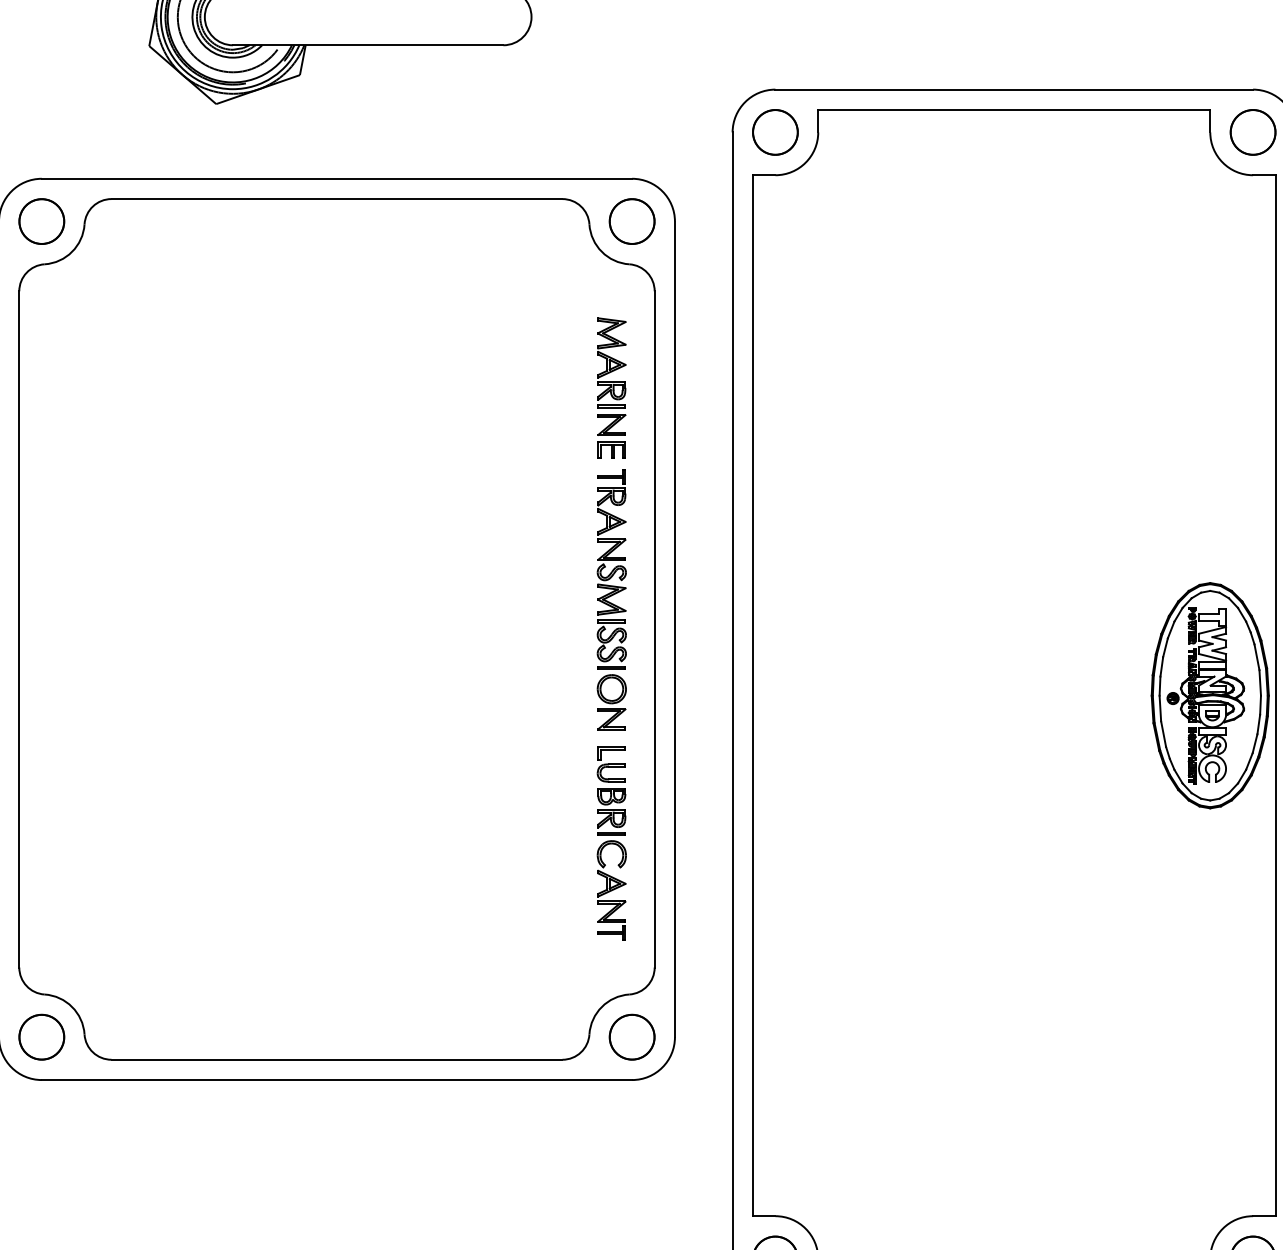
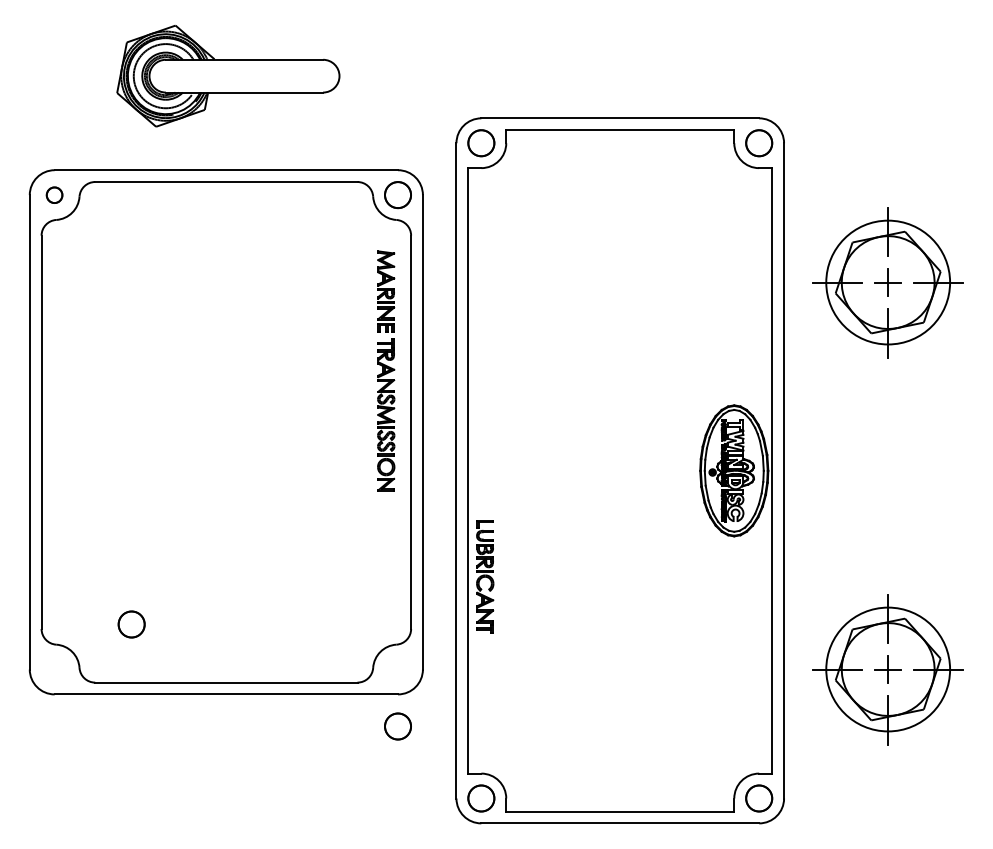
circle: (41, 222) -> (54, 195), size x0.6
part: (612, 842) -> (485, 576), moved
circle: (41, 1037) -> (131, 624), moved
circle: (631, 1037) -> (397, 726), moved

